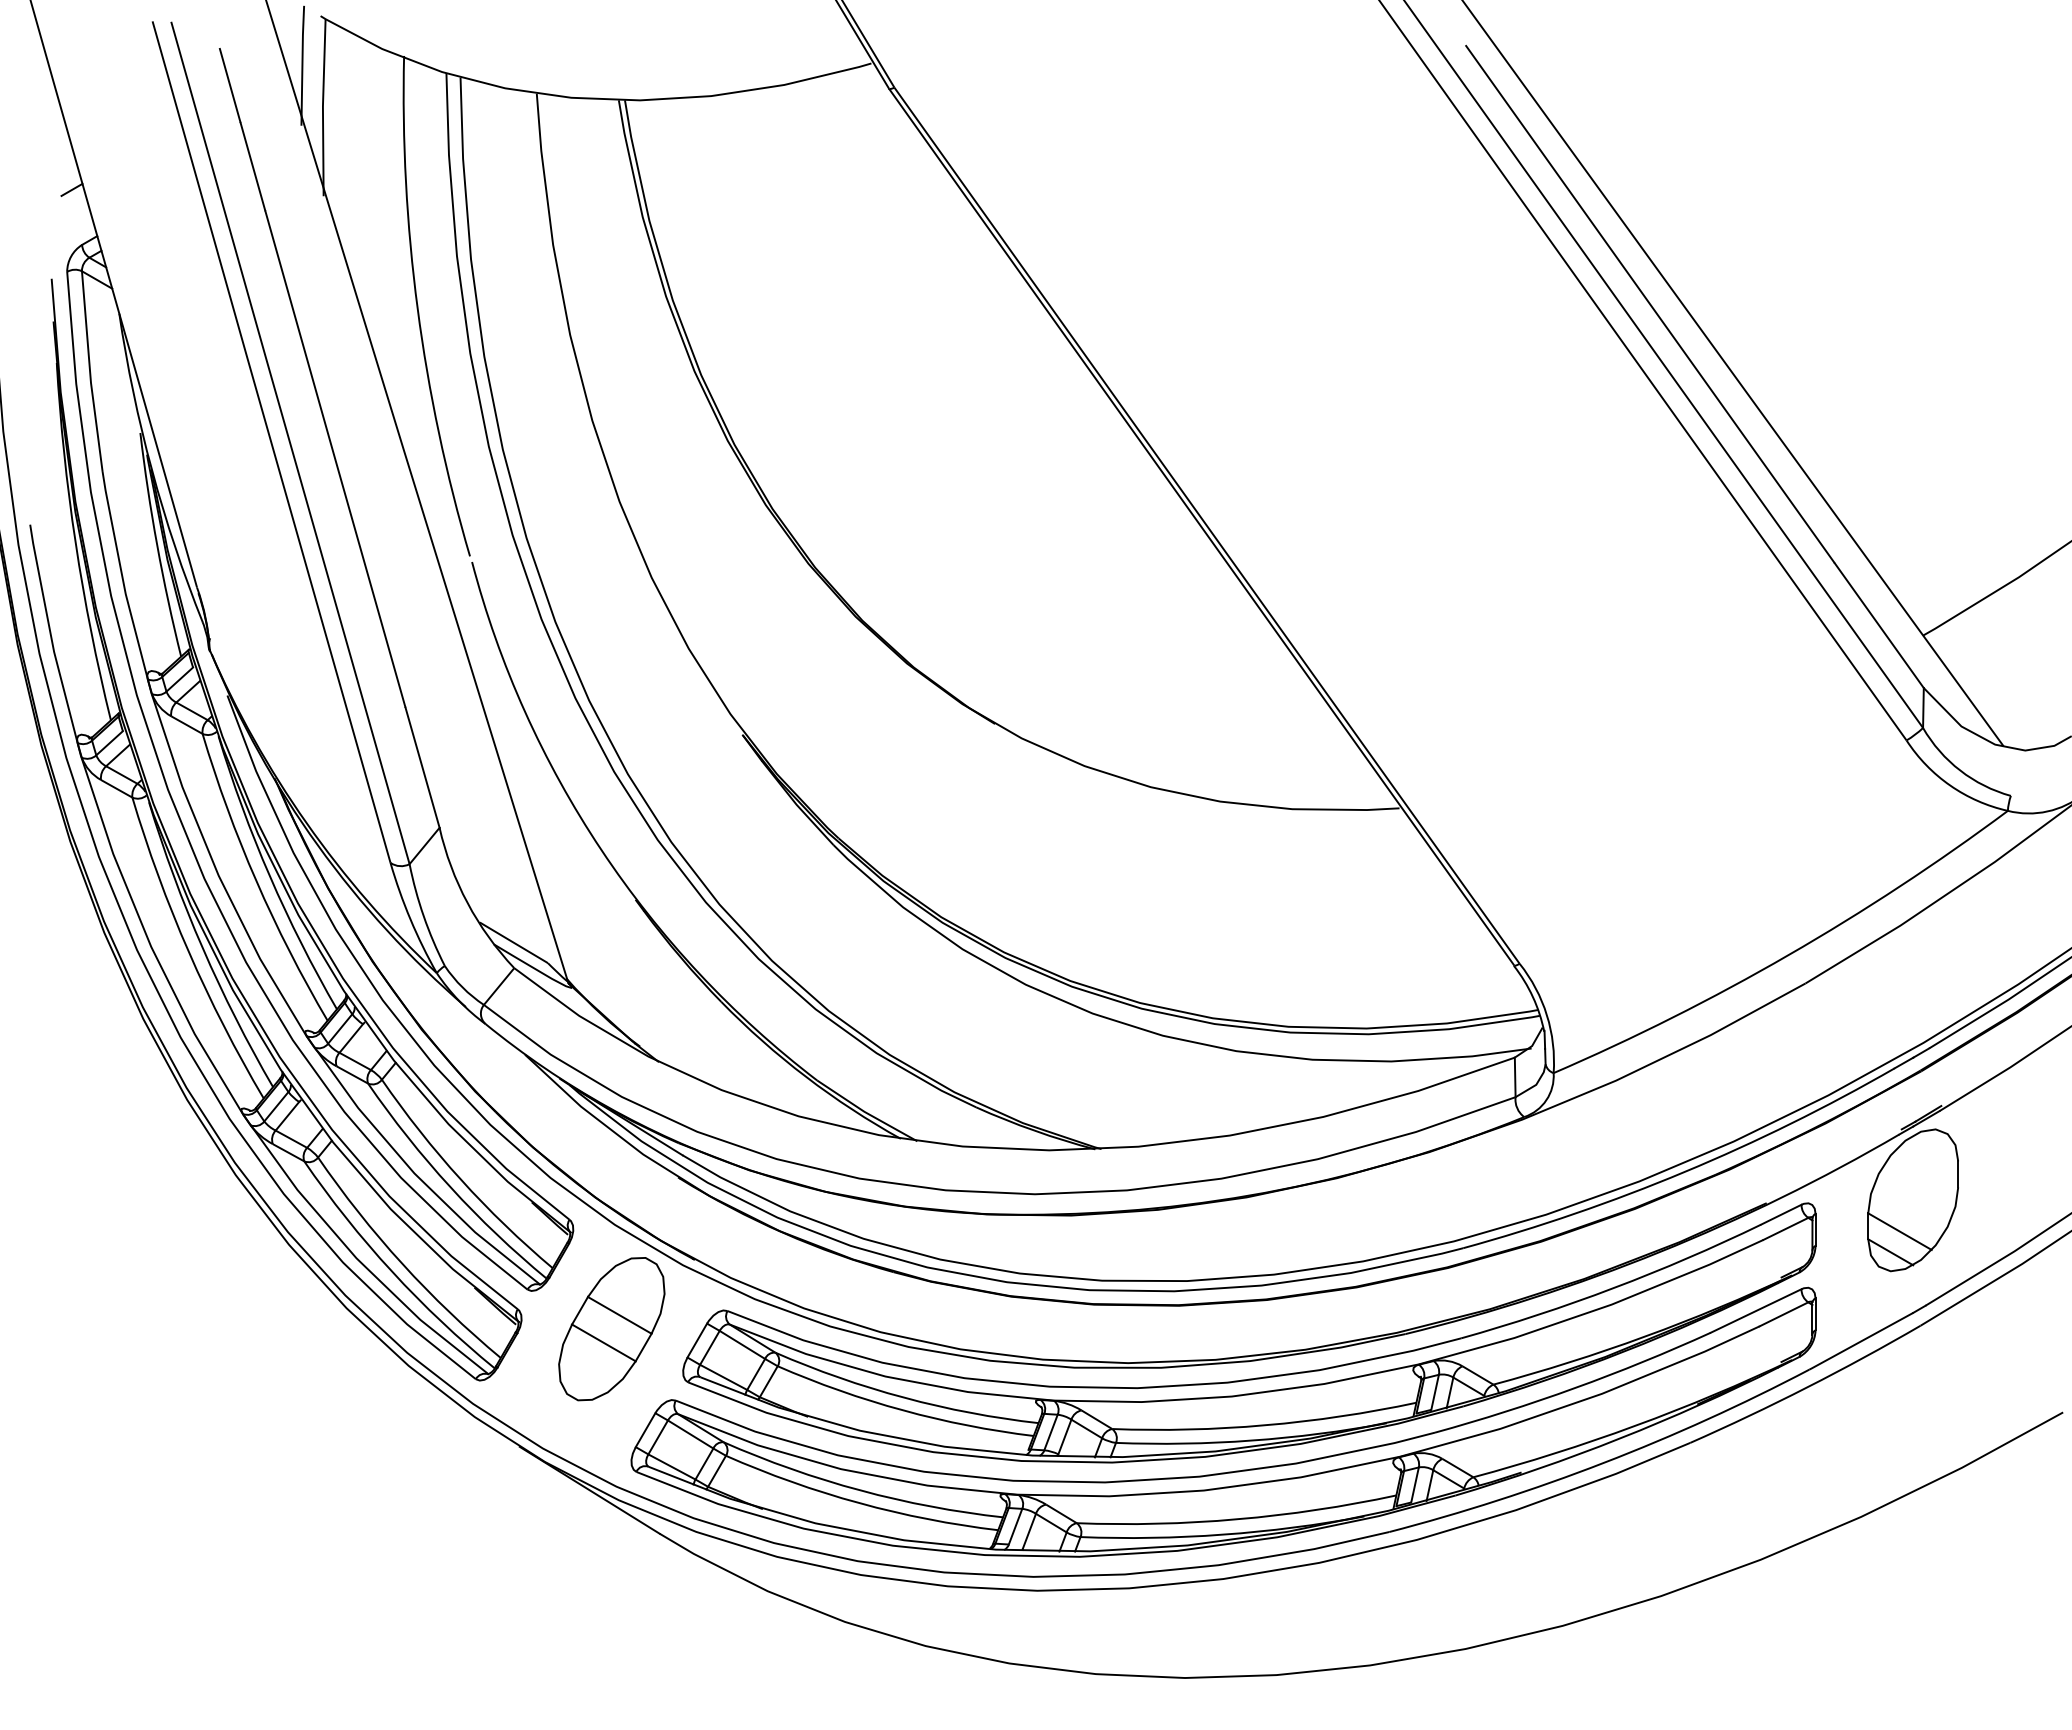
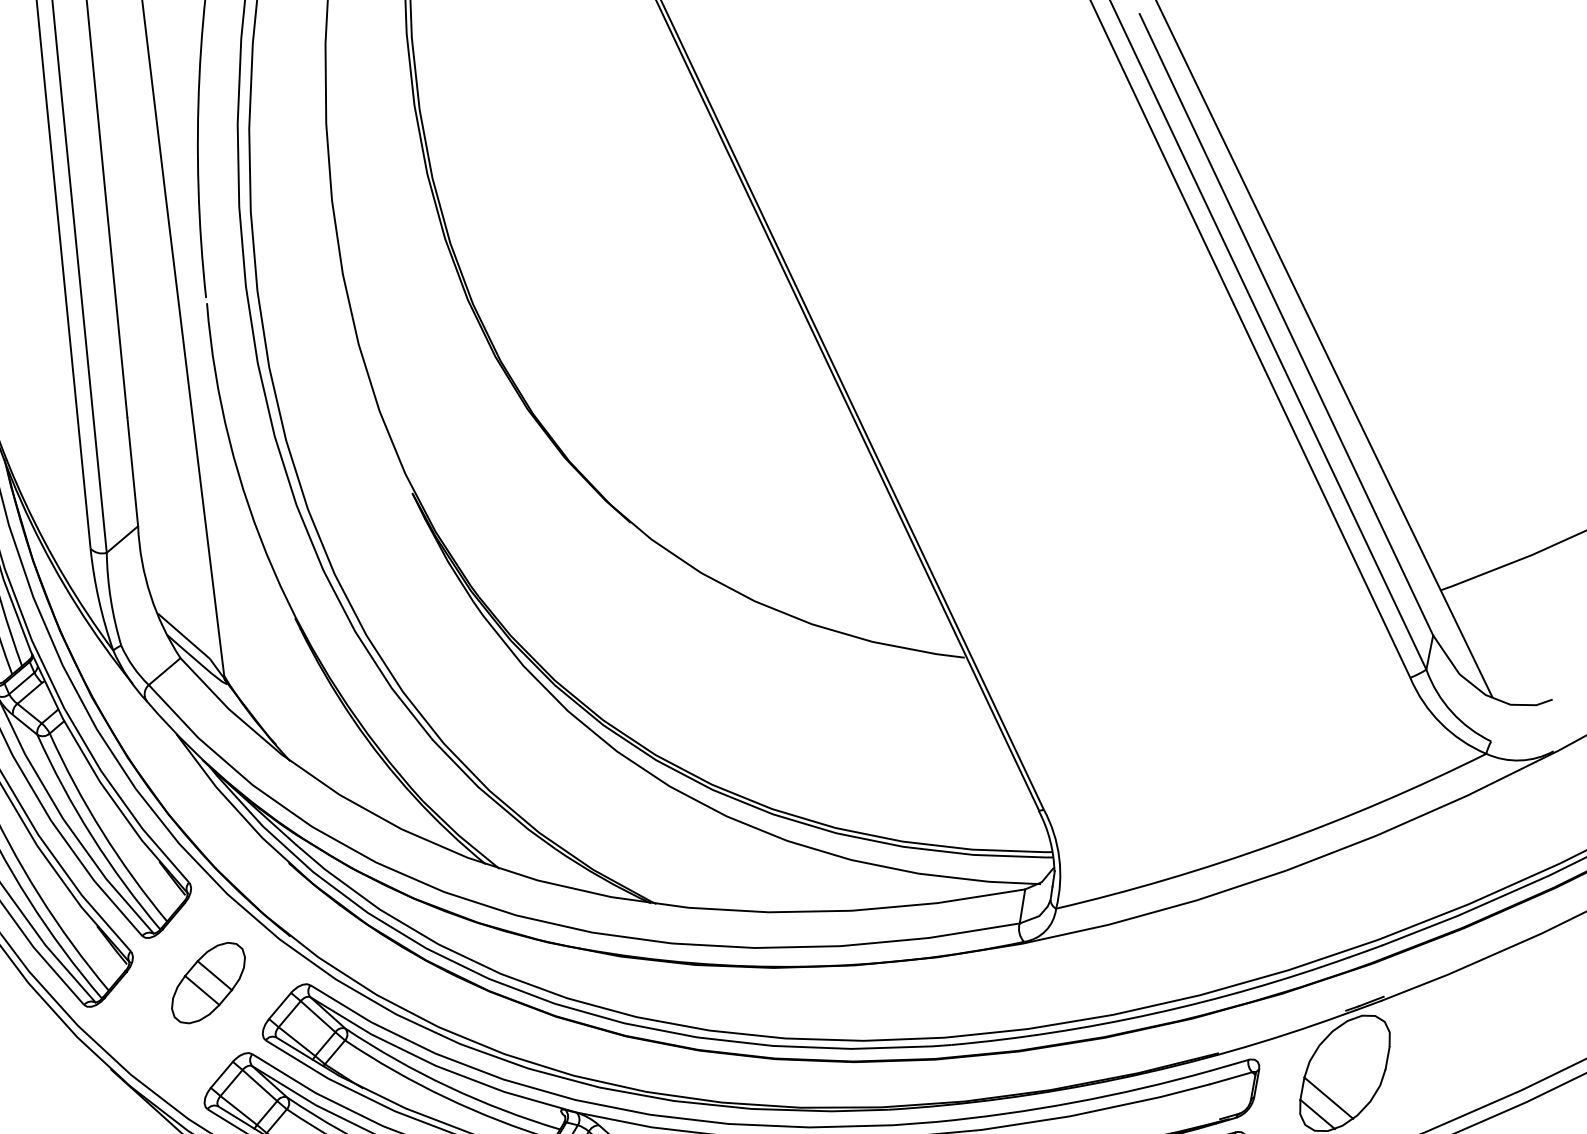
part: (611, 1329) -> (208, 983), size x0.7

